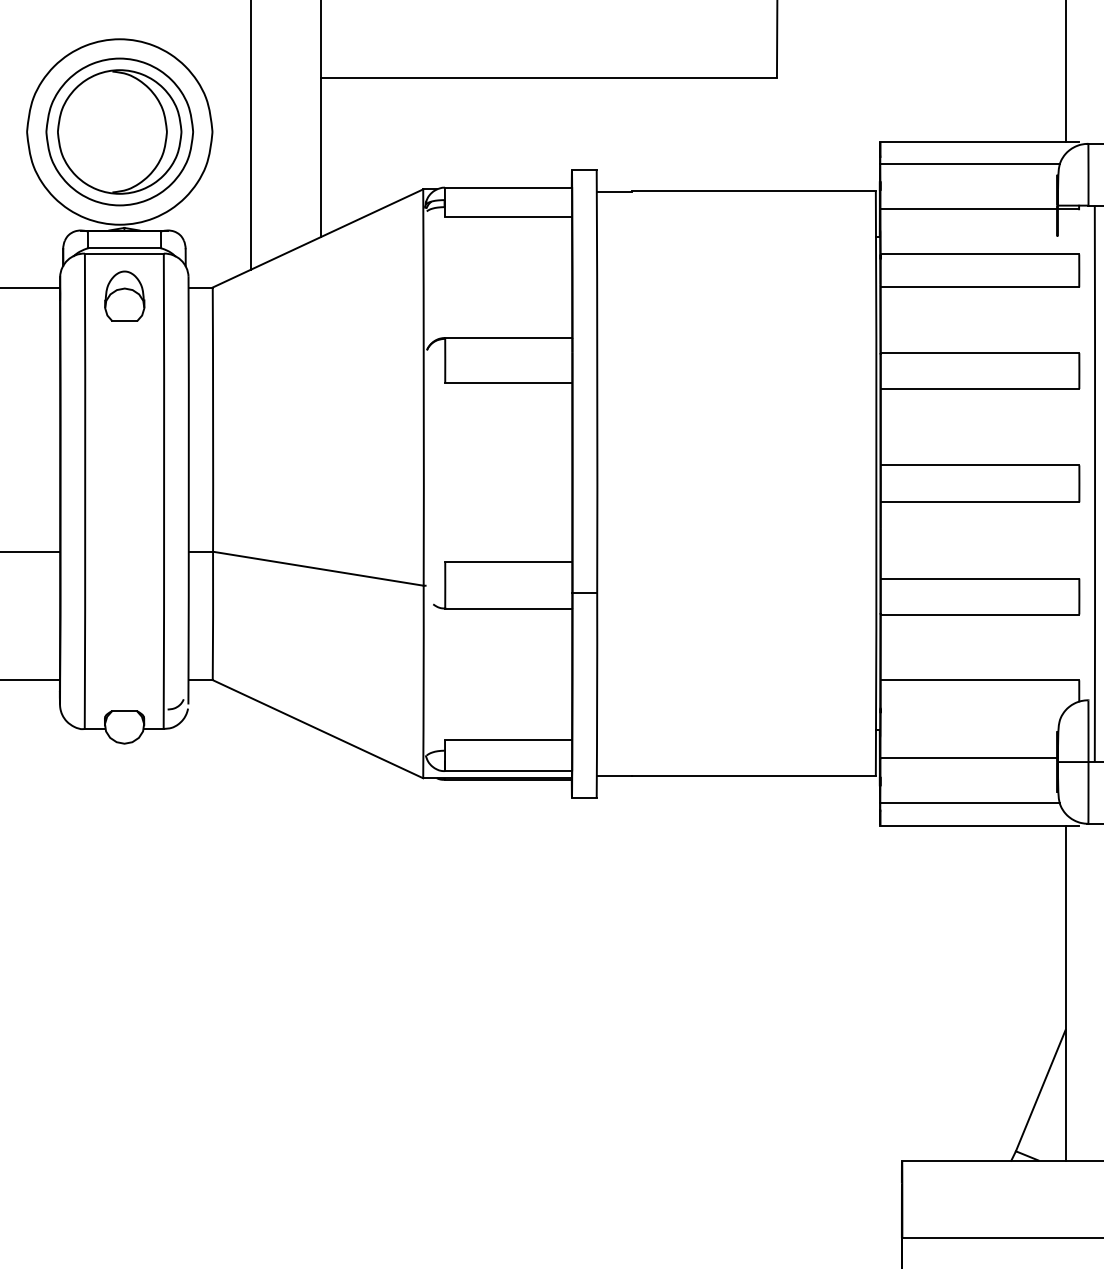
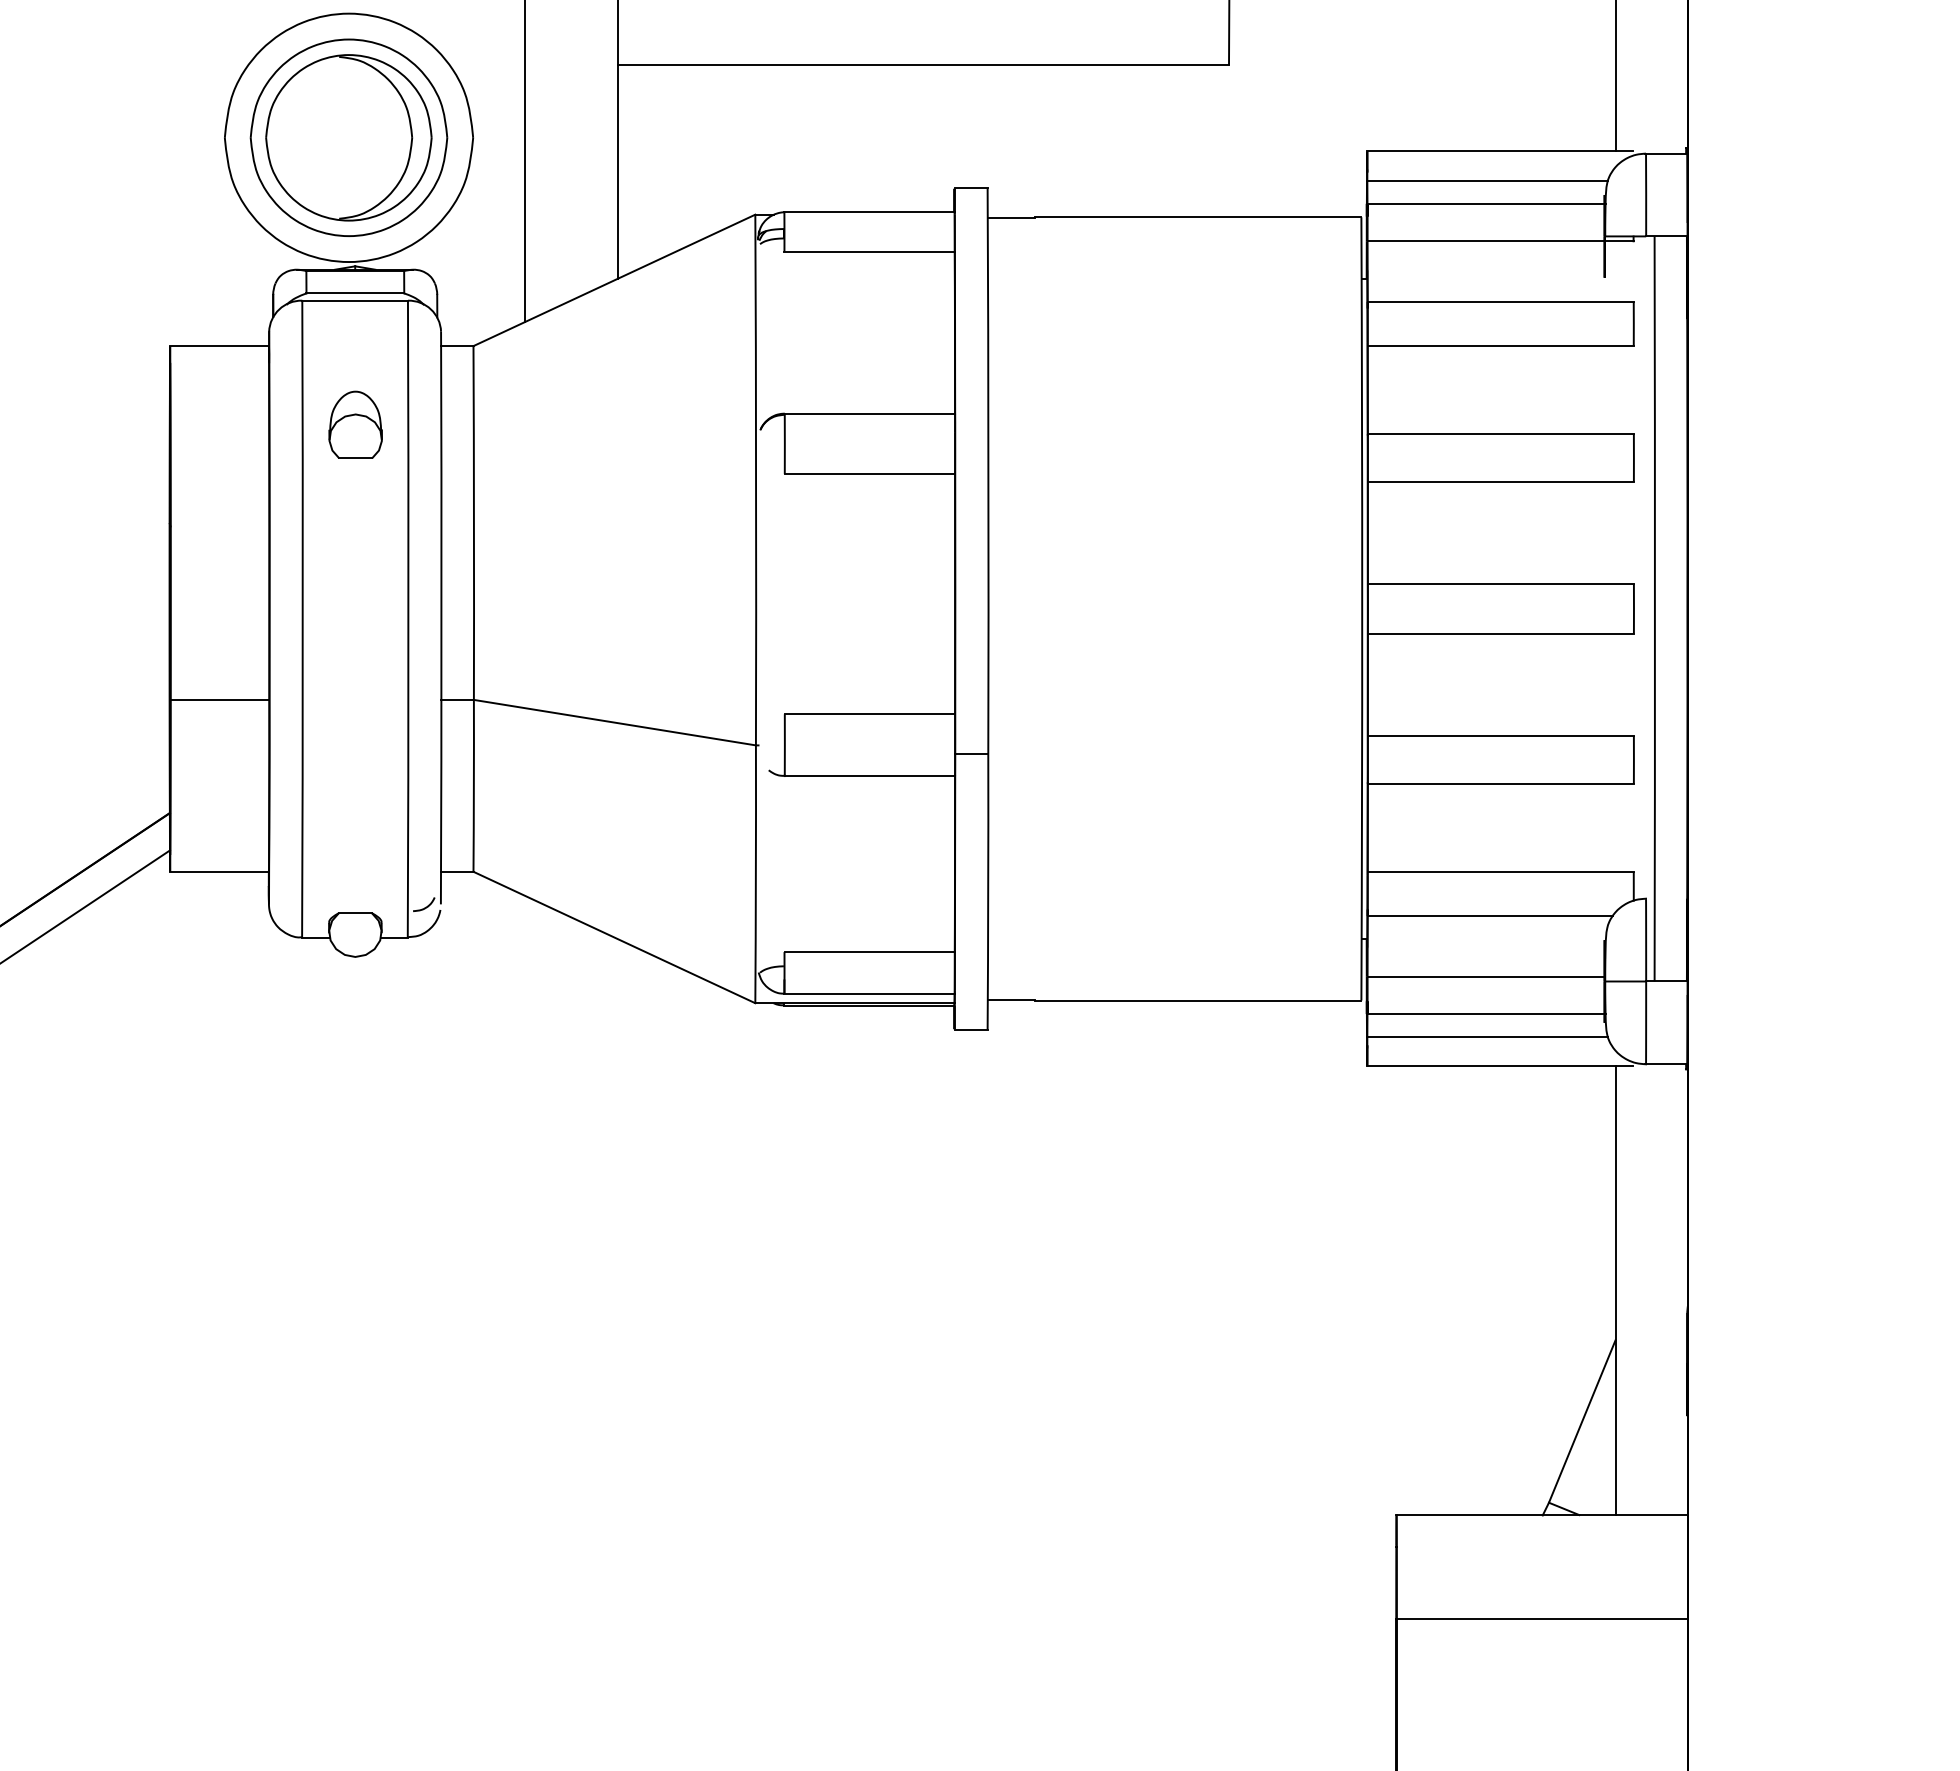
line: (969, 181) -> (1486, 203), added
part: (124, 296) -> (355, 424), moved
line: (971, 713) -> (1489, 916), added
line: (969, 786) -> (1486, 1014), added

